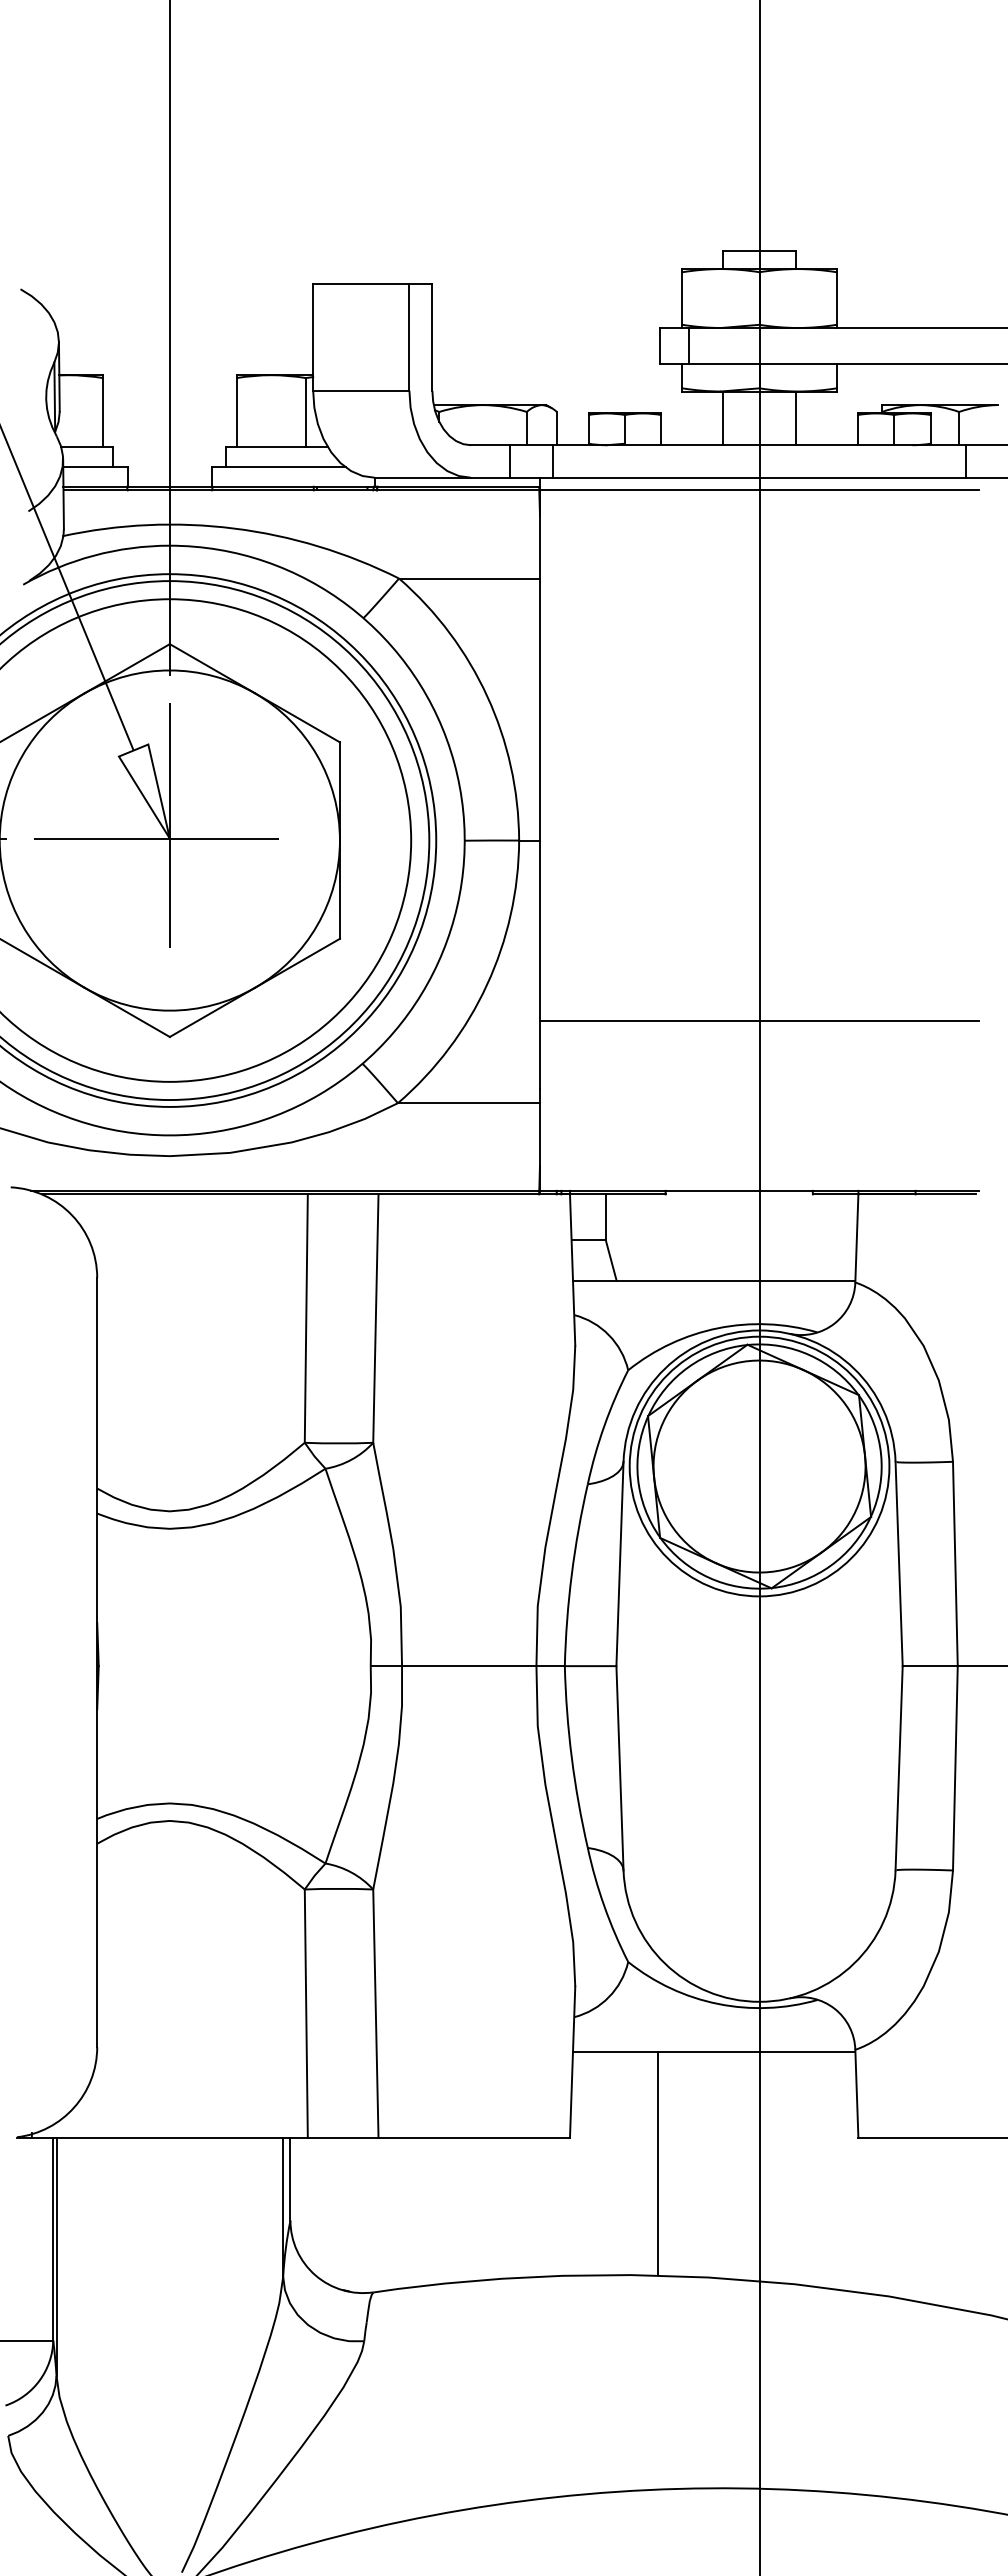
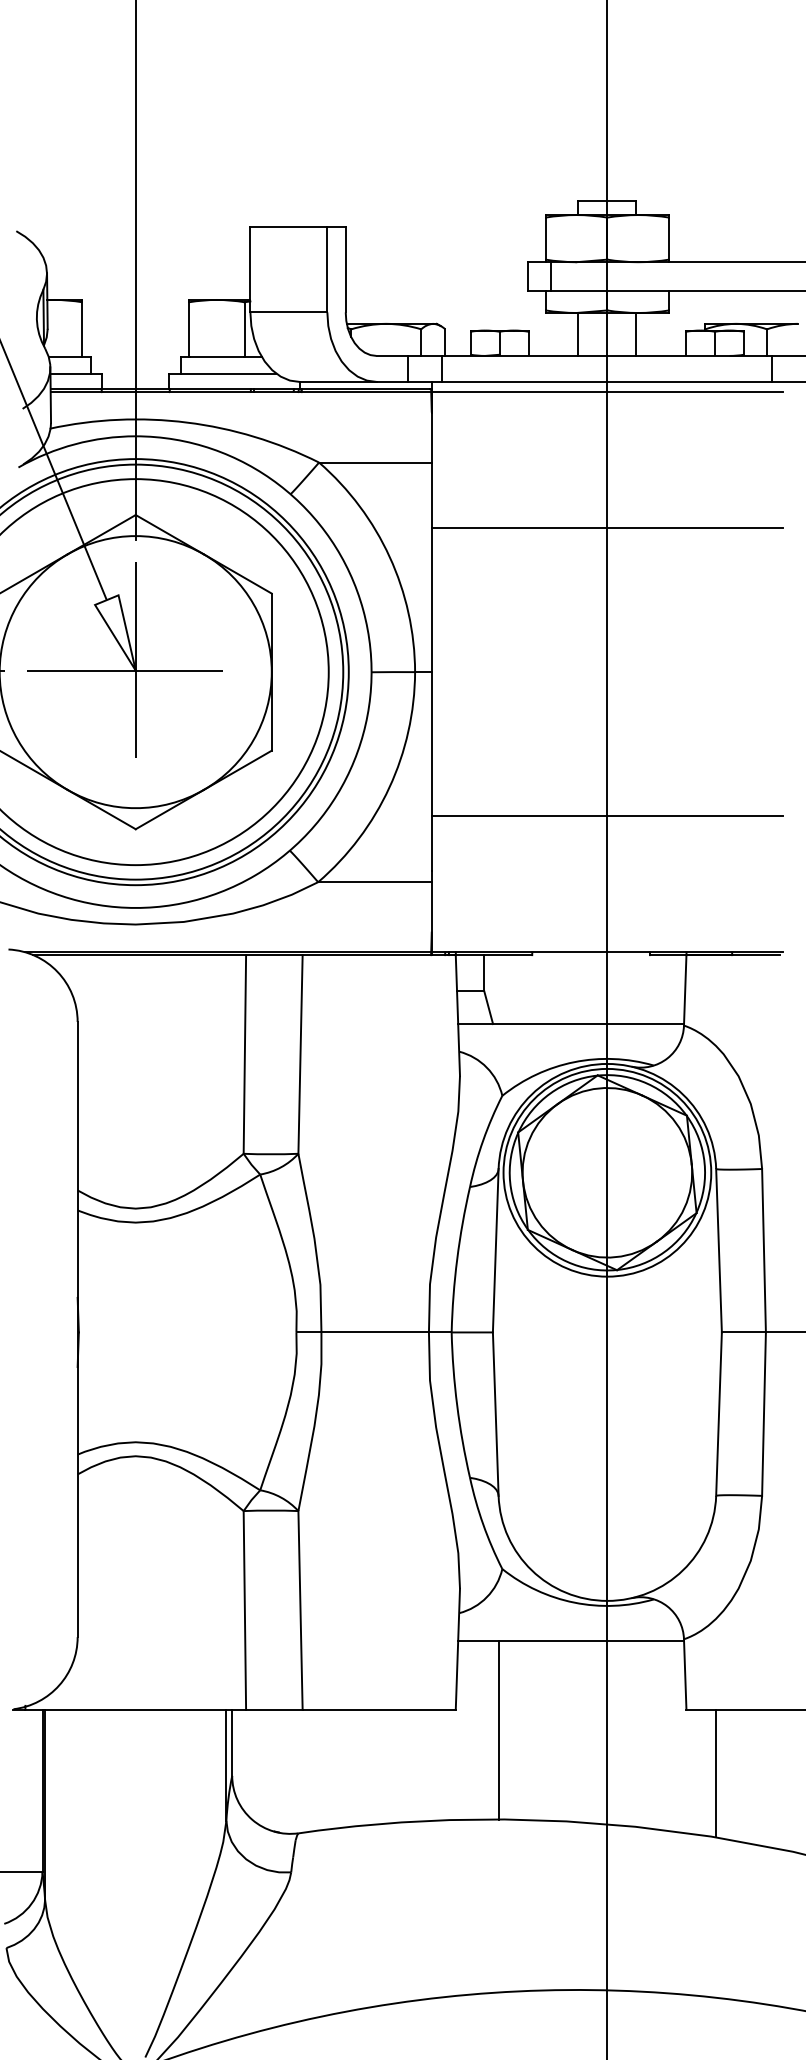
line: (759, 660) -> (607, 528), added
line: (658, 2163) -> (499, 1730), moved
line: (894, 2217) -> (715, 1773), added

